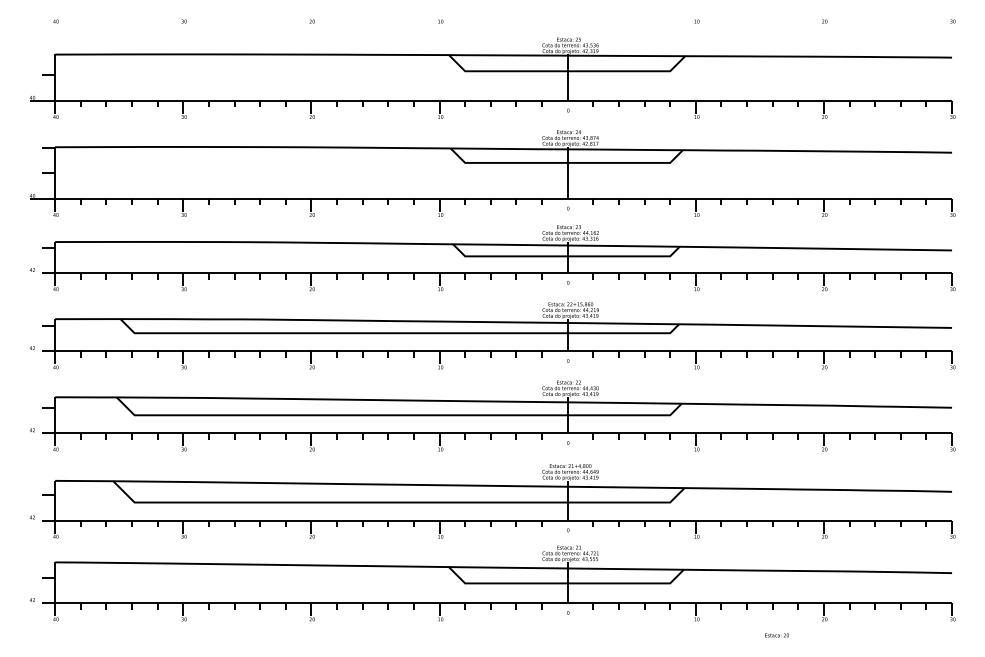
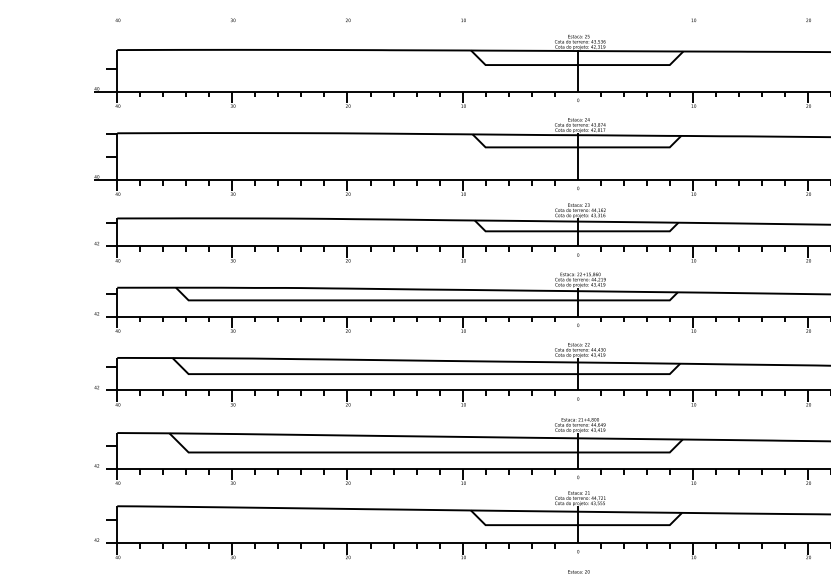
text: (776, 635) -> (578, 571), moved

